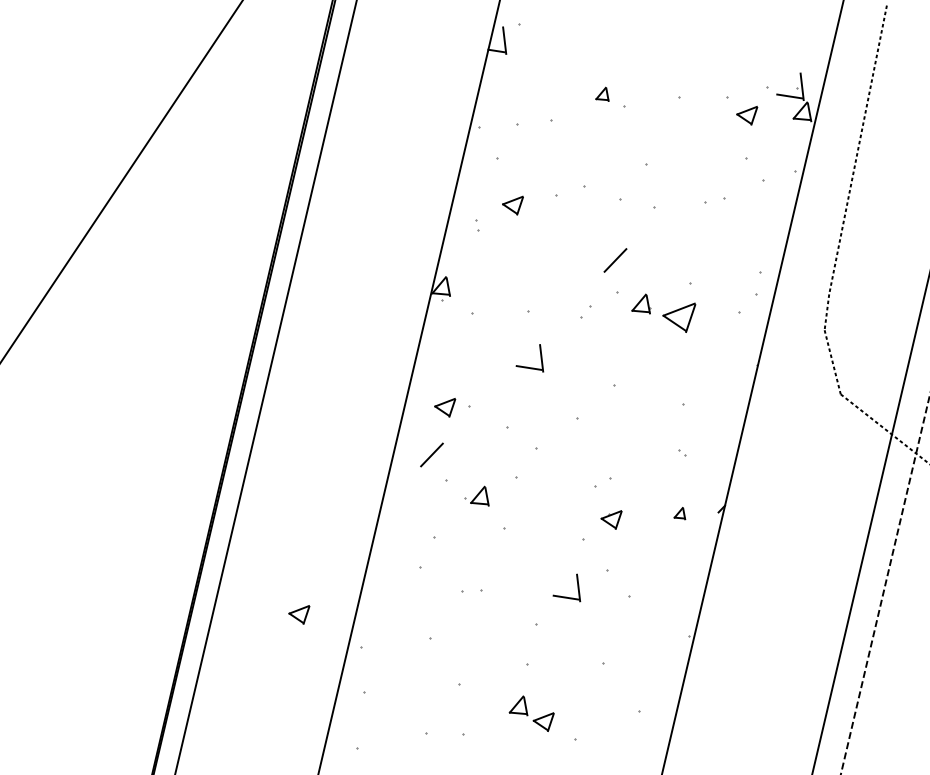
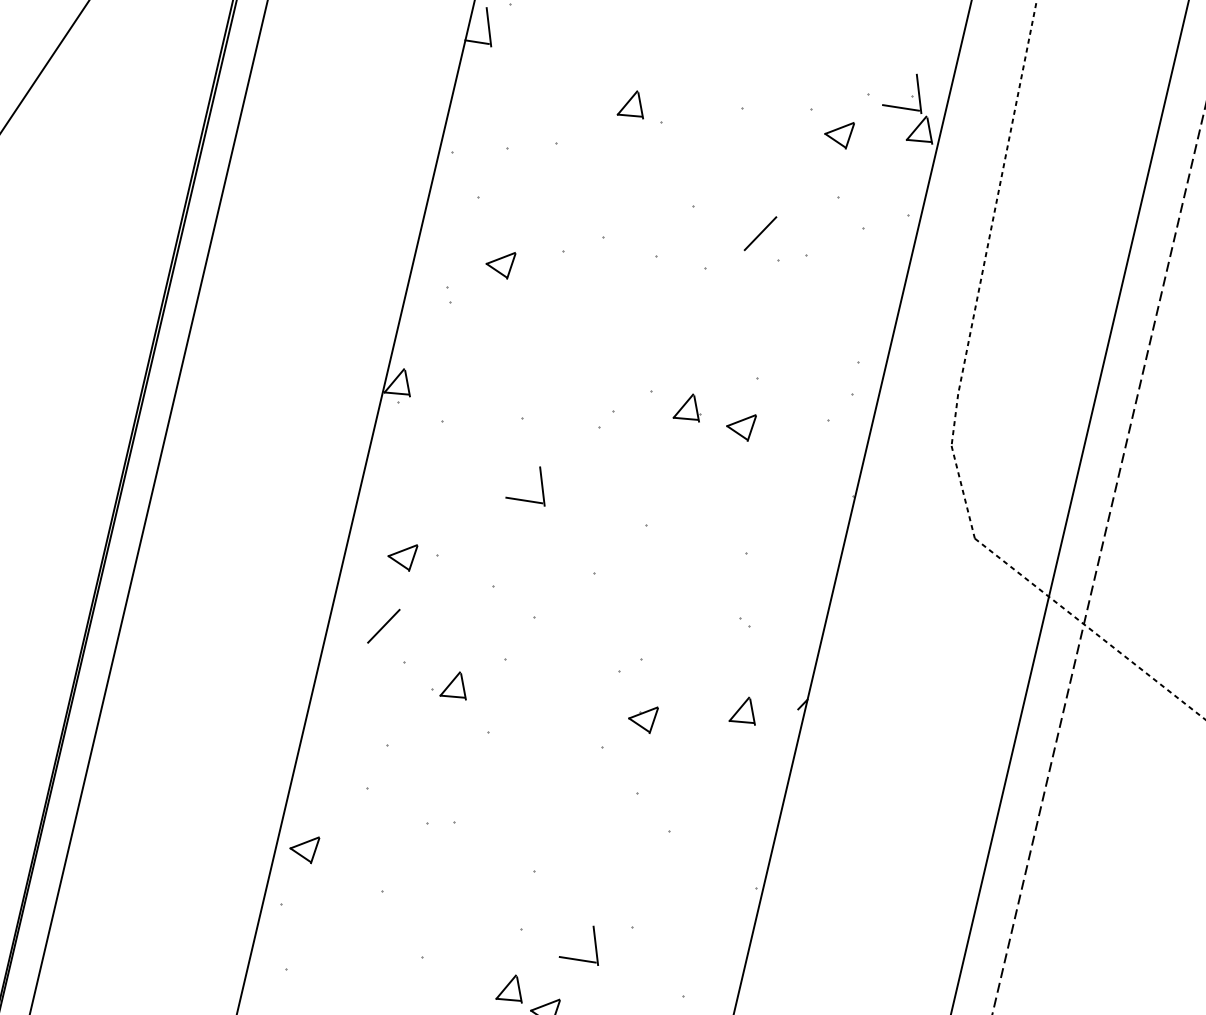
part: (602, 94) -> (630, 105), size x1.43
line: (615, 260) -> (760, 233), moved
part: (679, 317) -> (741, 427), size x0.62
part: (679, 513) -> (741, 710), size x1.67
part: (566, 596) -> (578, 958), moved
part: (299, 614) -> (305, 849), moved

